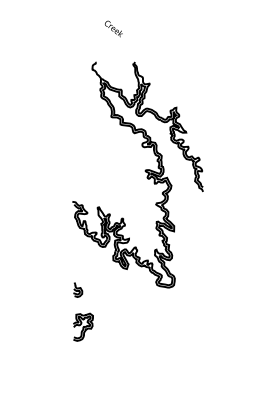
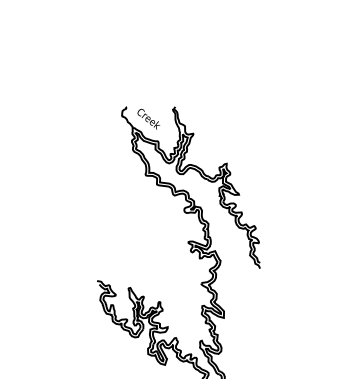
text: (113, 28) -> (148, 118), moved

